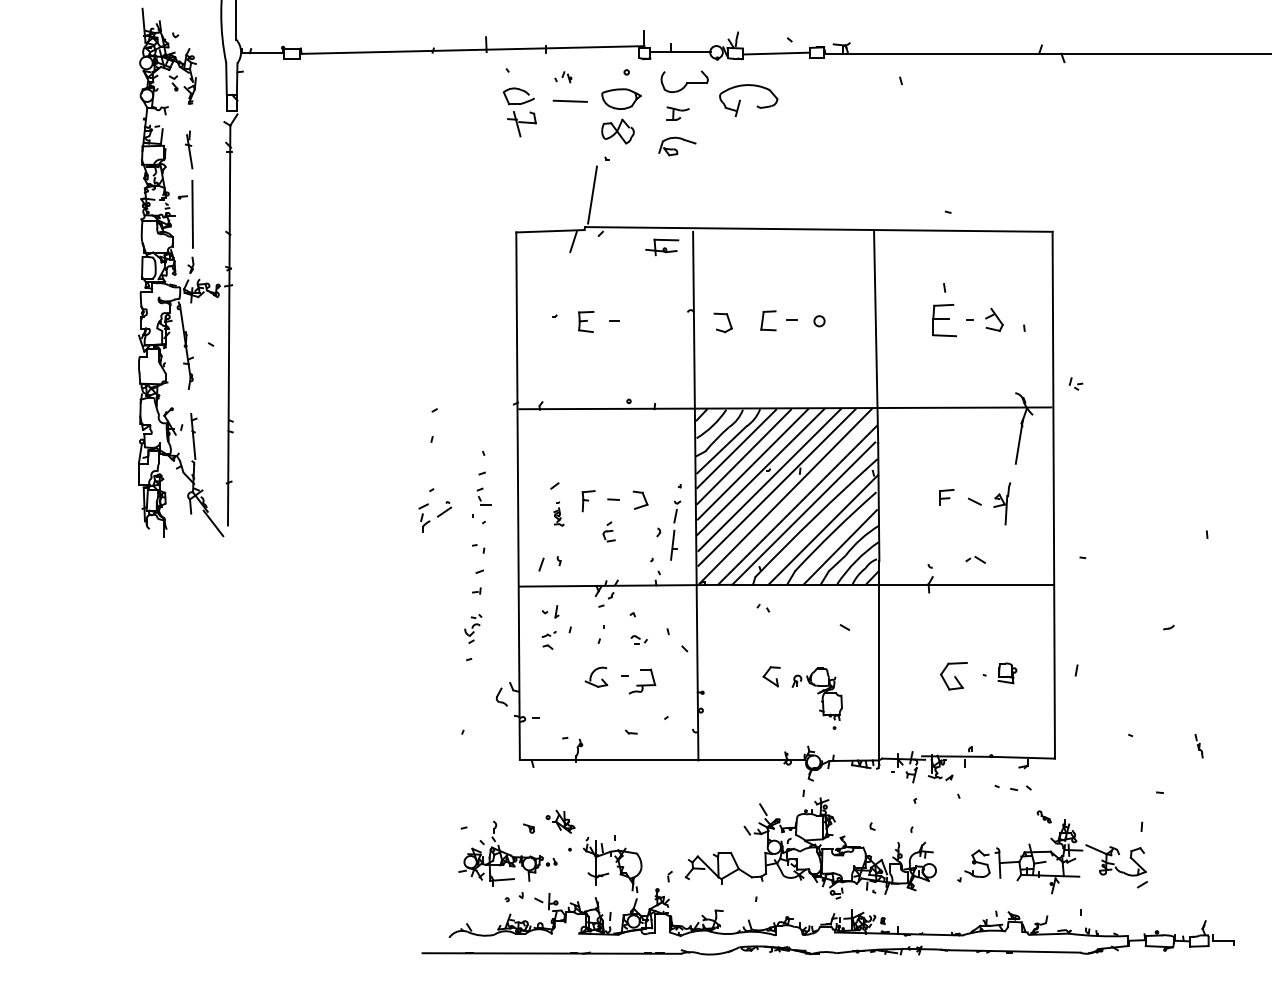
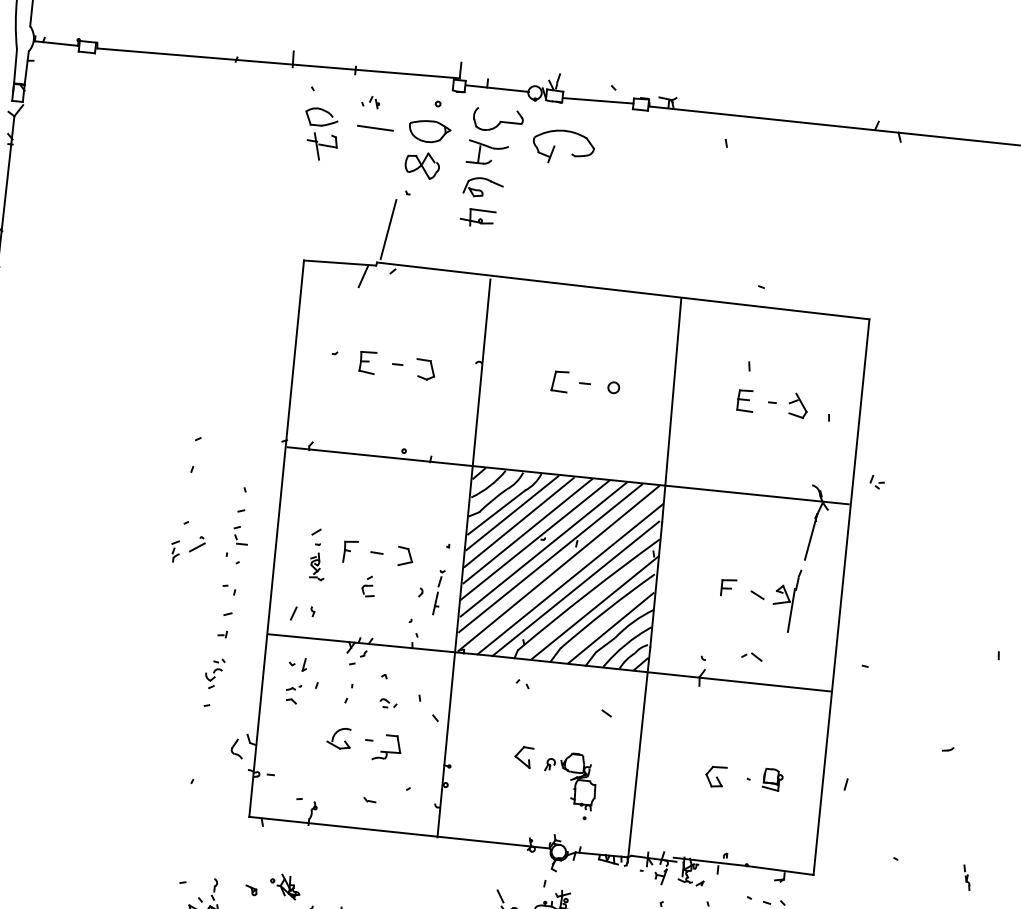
part: (677, 113) -> (487, 153), size x1.67
part: (662, 247) -> (478, 218), moved
part: (944, 320) -> (745, 400), size x0.62
part: (722, 322) -> (424, 369), moved
part: (1002, 503) -> (786, 600), size x1.43
part: (558, 513) -> (317, 561), size x1.43
part: (423, 517) -> (174, 550), size x0.71
part: (675, 530) -> (438, 592), size x0.71
part: (953, 675) -> (715, 776), size x0.71

